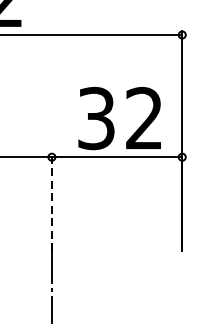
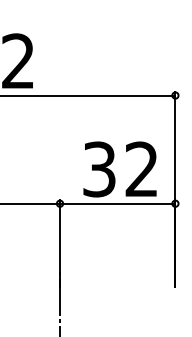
line: (52, 201) -> (60, 242), dashed -> solid

